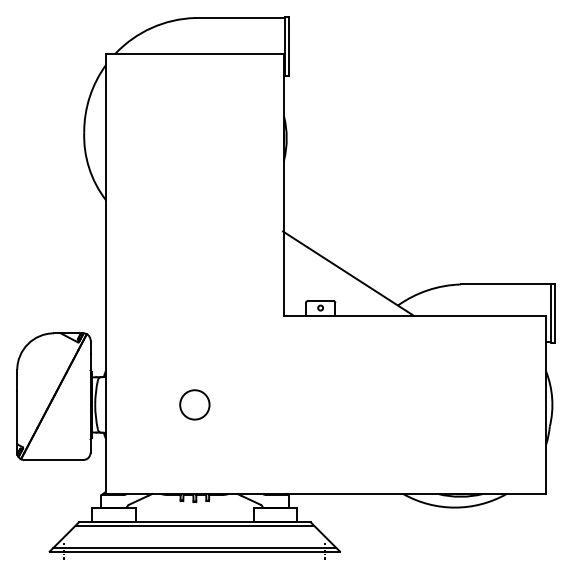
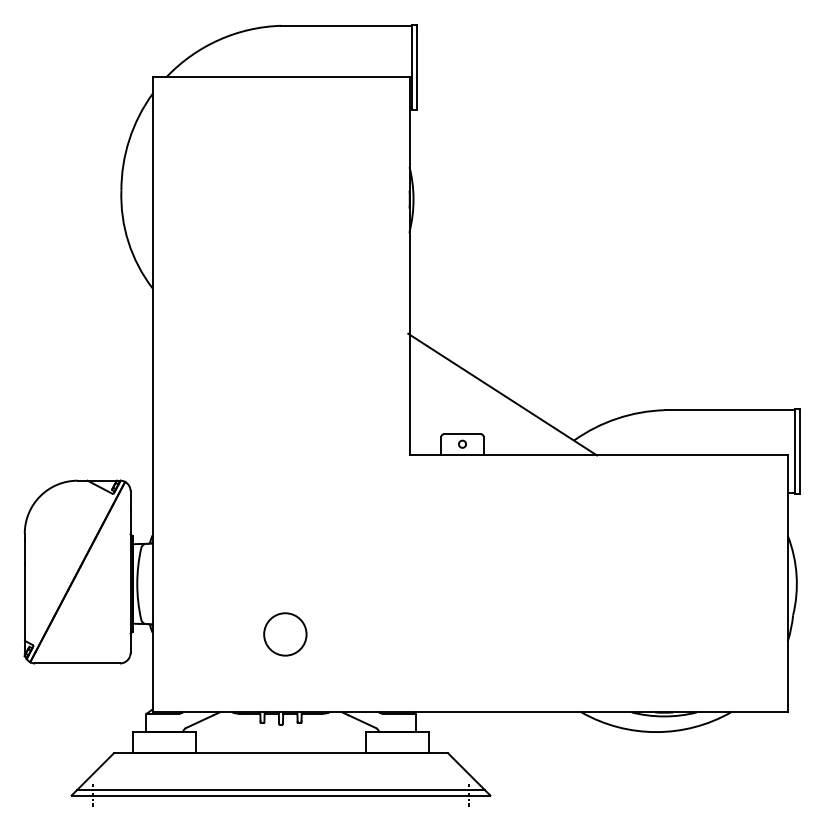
circle: (194, 404) -> (284, 633), moved
line: (194, 525) -> (280, 757), removed

